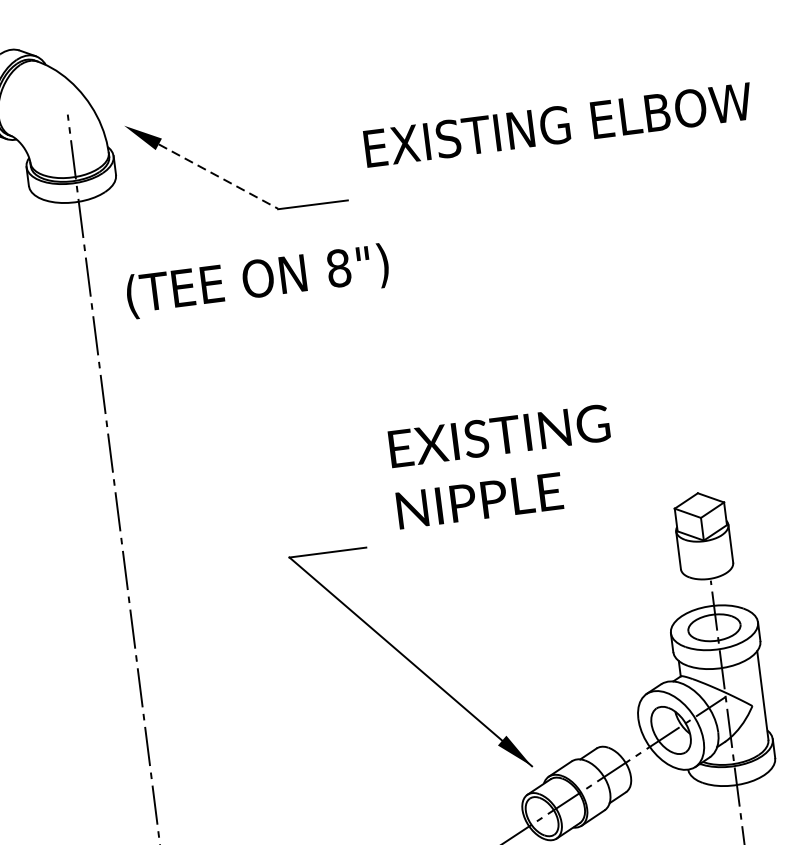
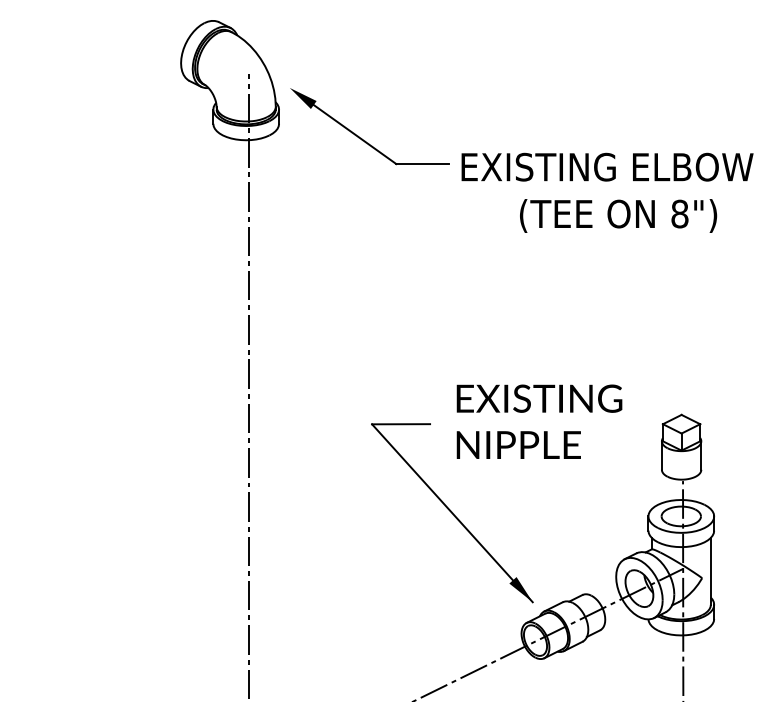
text: (558, 124) -> (607, 166), moved
line: (219, 176) -> (355, 134), dashed -> solid
text: (257, 280) -> (618, 215), moved
text: (503, 466) -> (539, 421), moved

